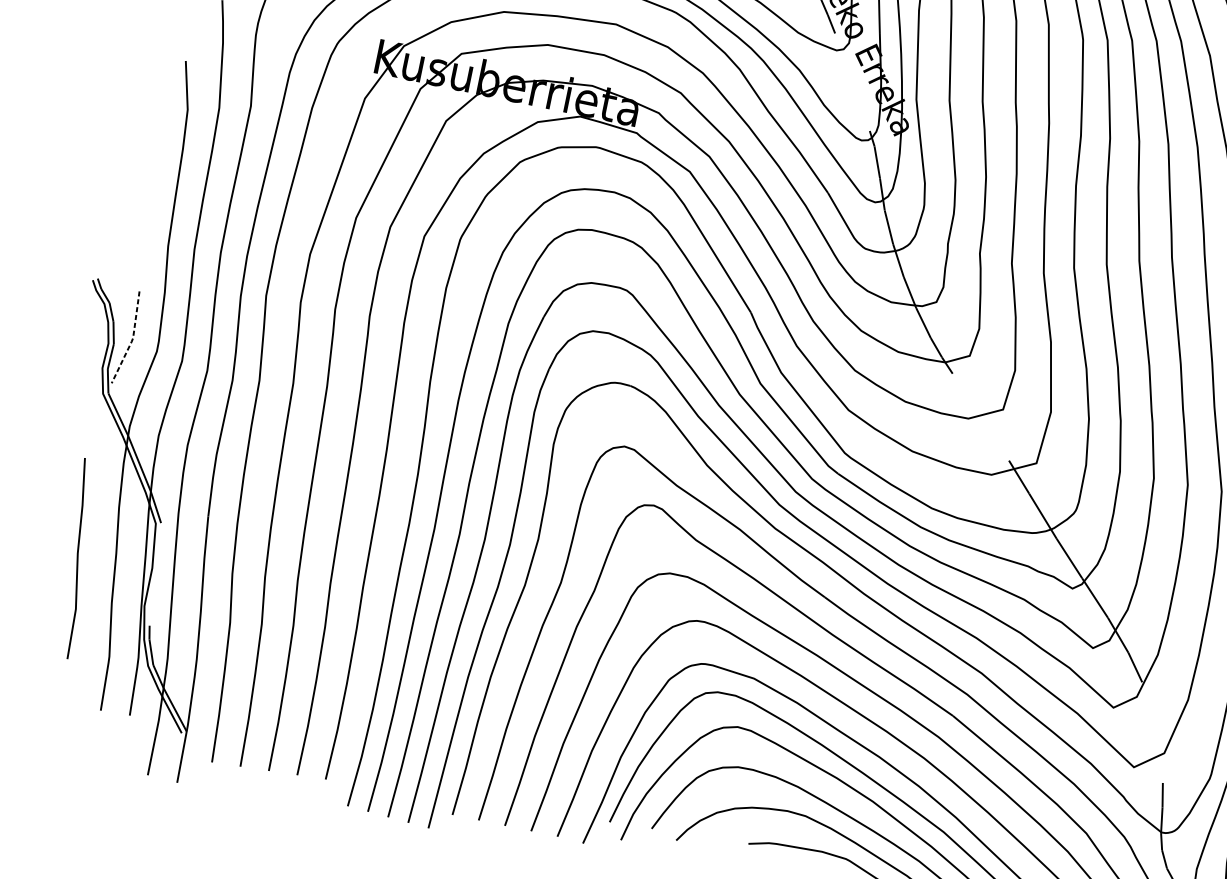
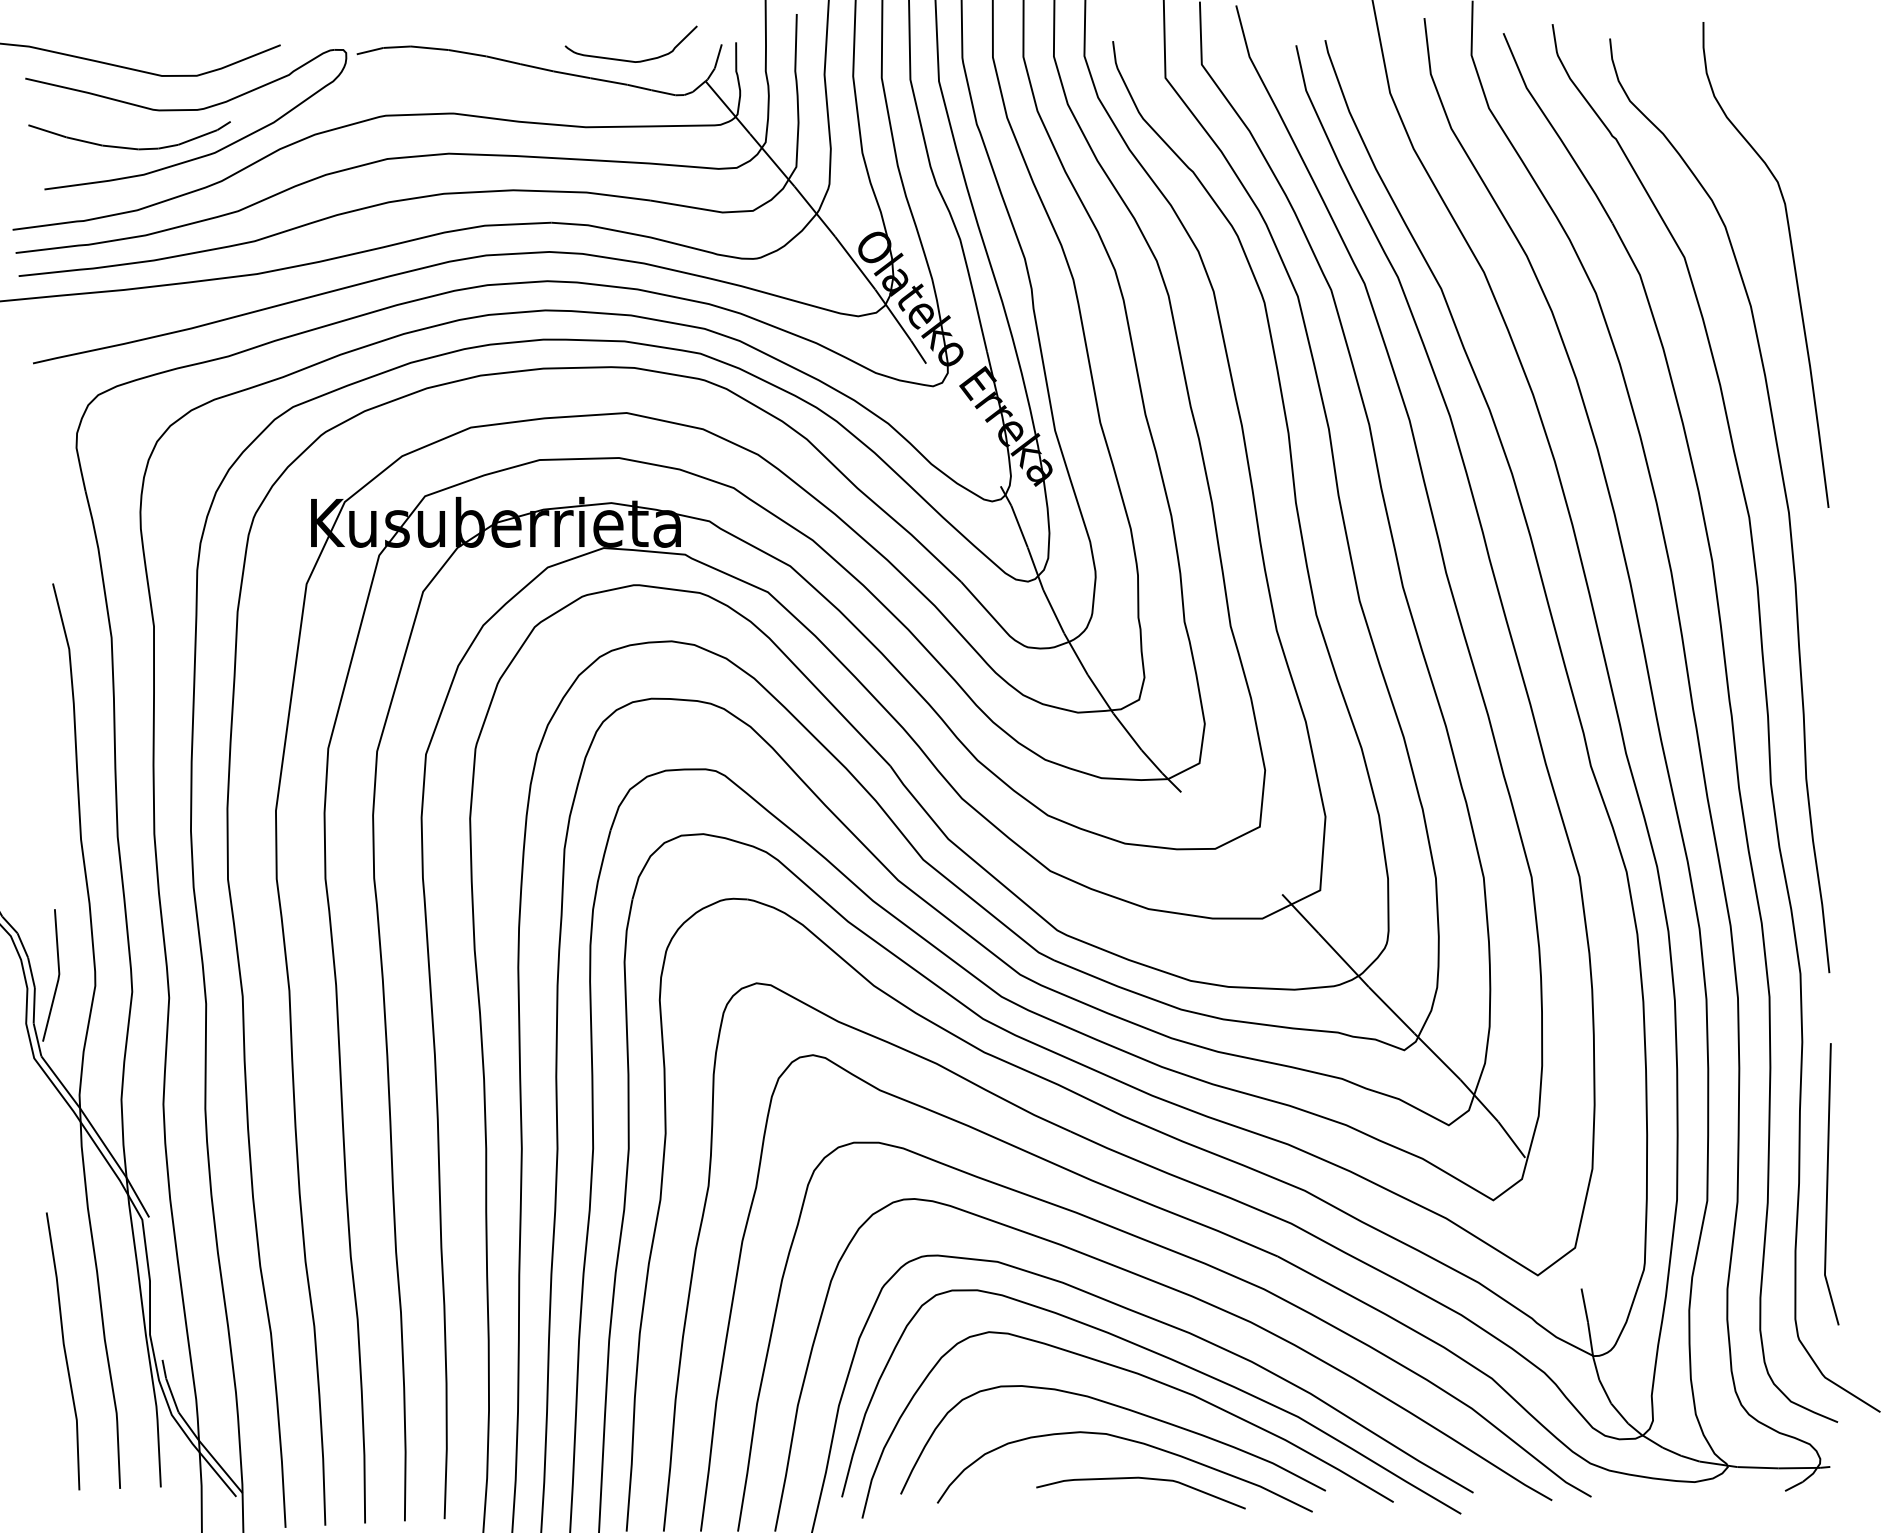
line: (132, 339) -> (59, 976), dashed -> solid
curve: (77, 558) -> (64, 1351), moved

